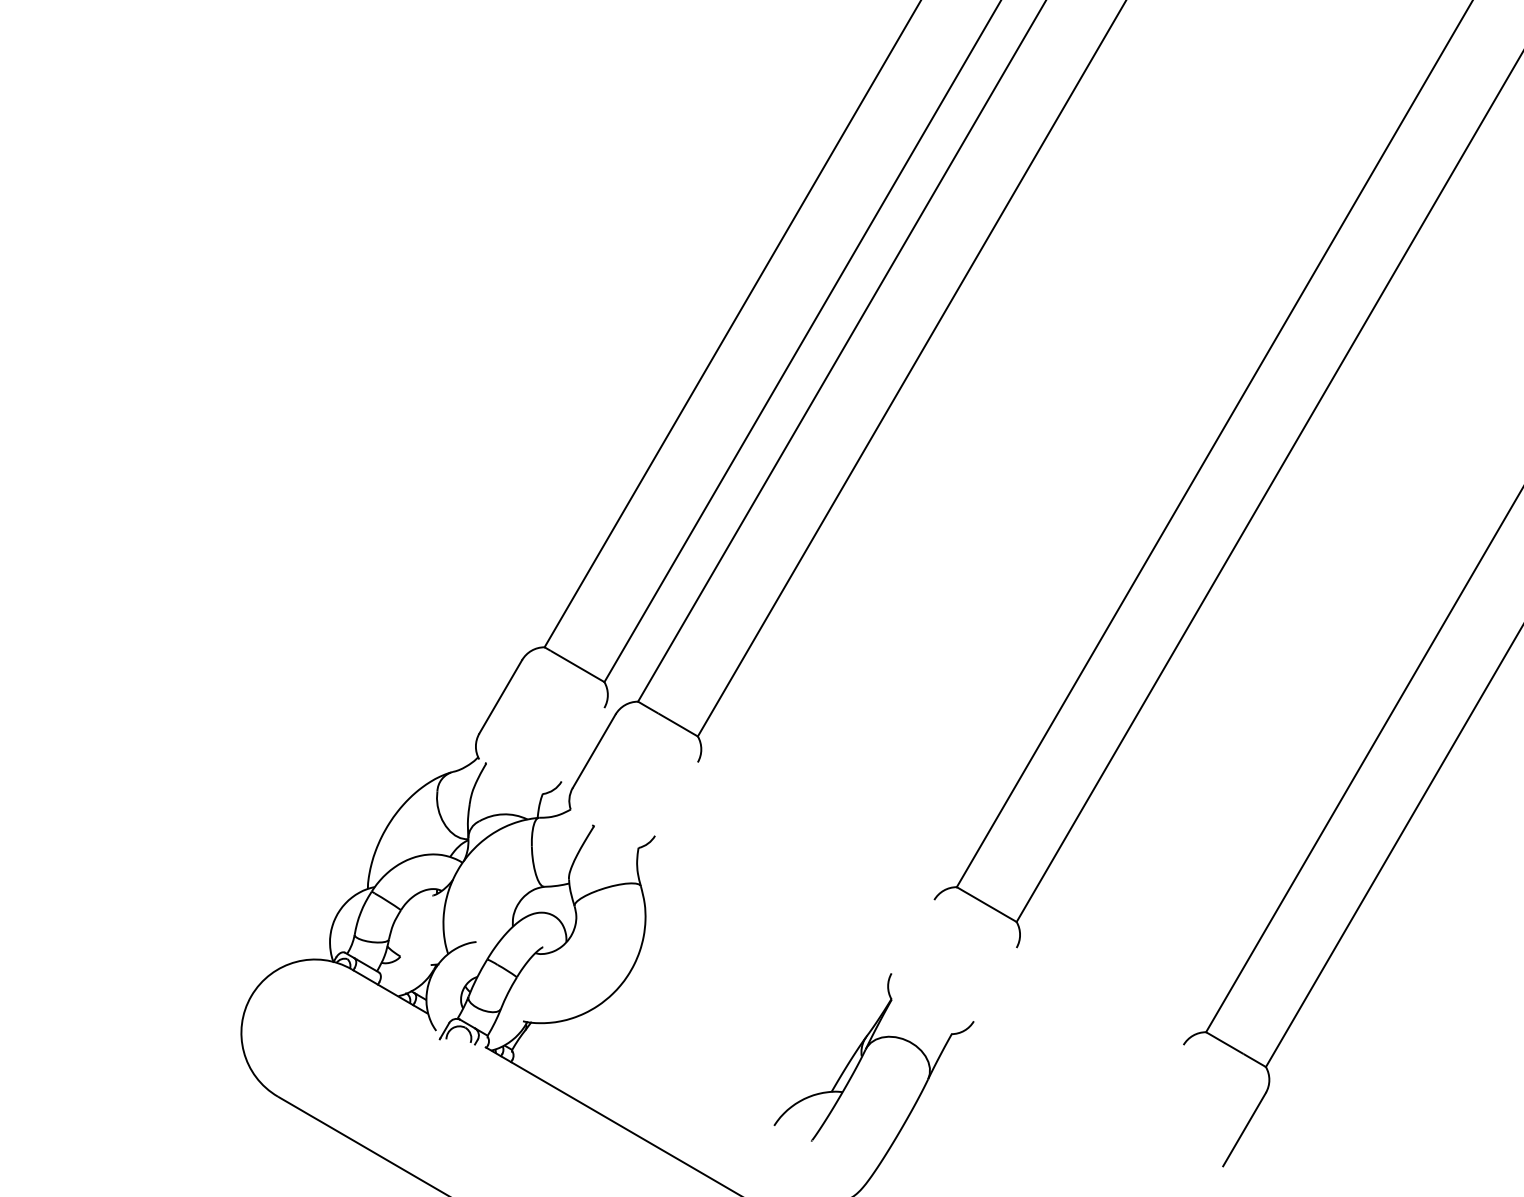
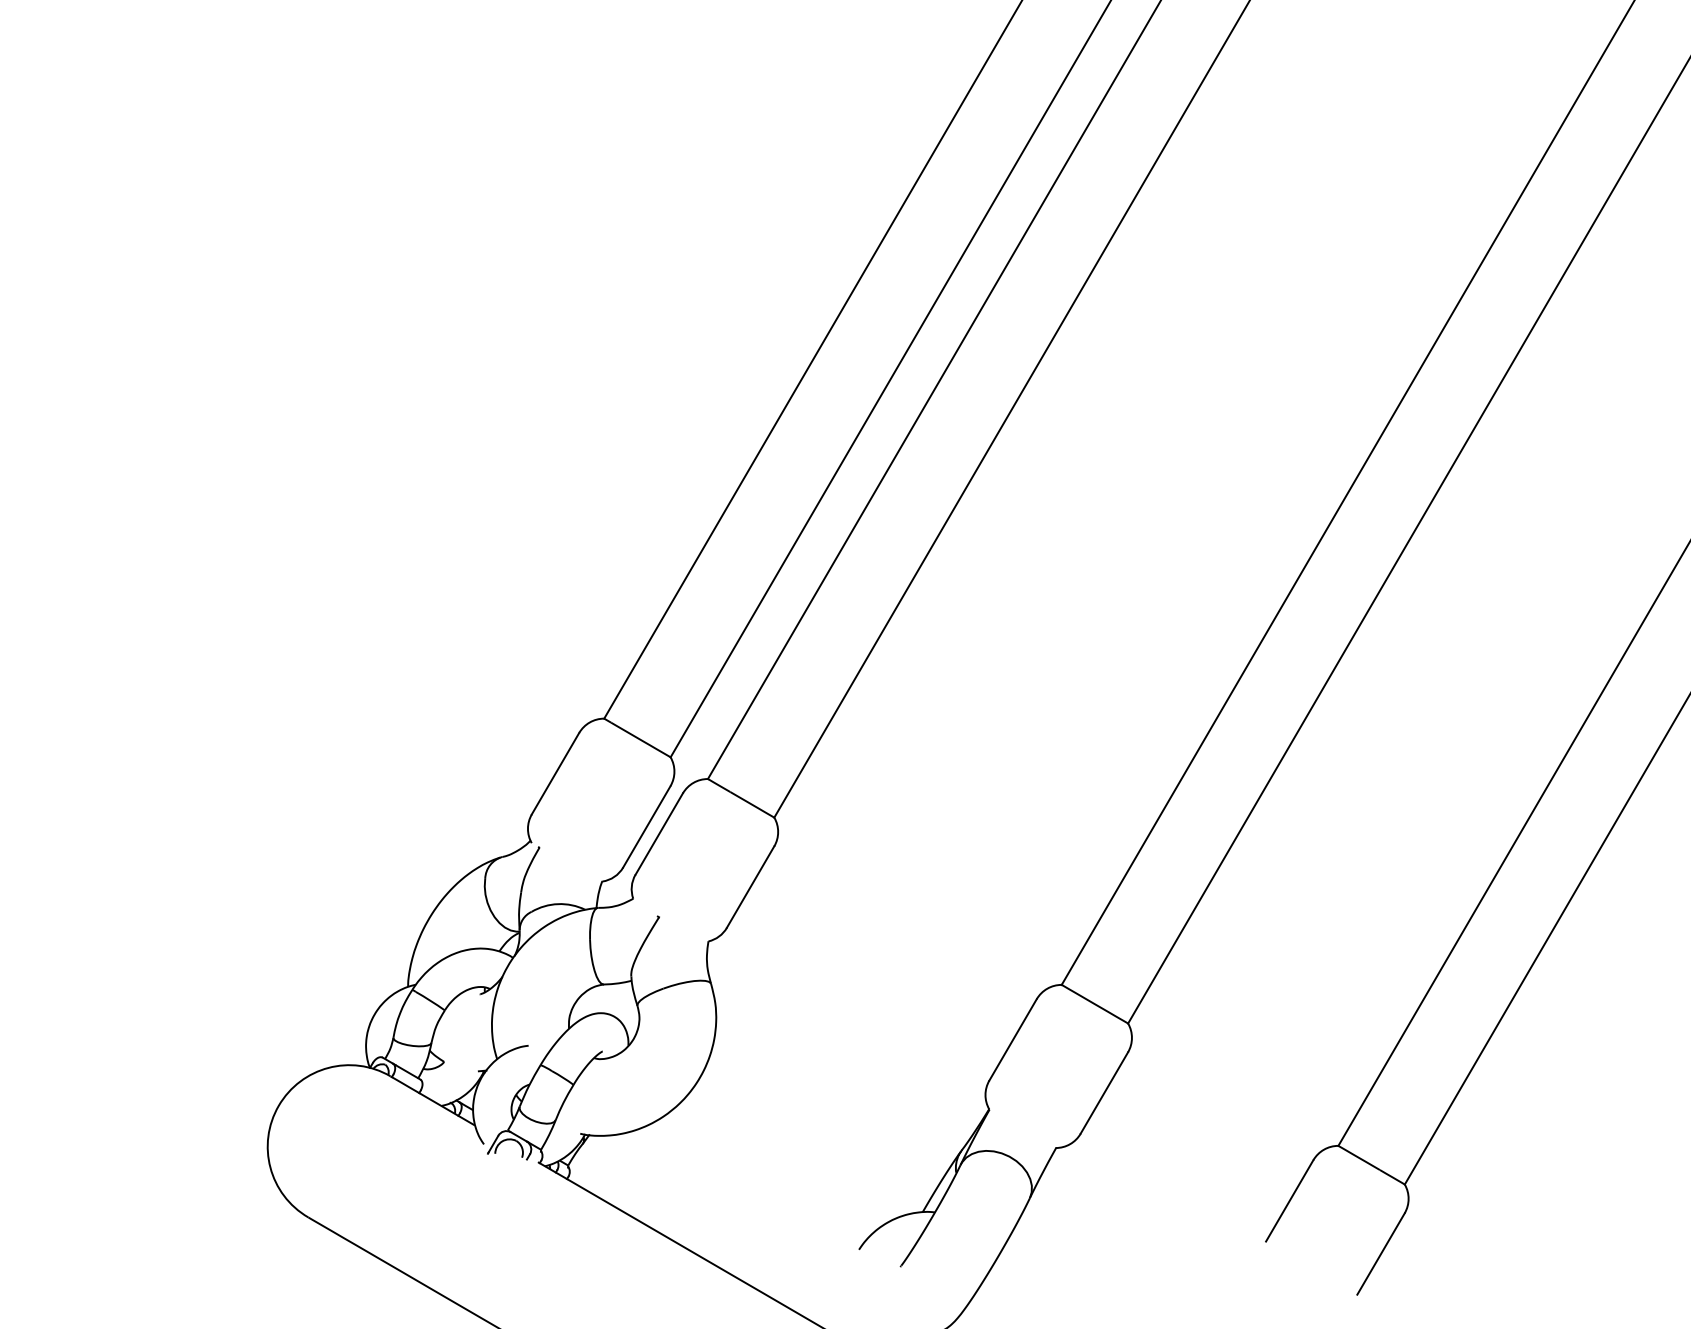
line: (582, 744) -> (646, 826), added
line: (676, 798) -> (750, 886), added
line: (912, 936) -> (1012, 1039), added
line: (995, 984) -> (1104, 1092), added
line: (1162, 1081) -> (1289, 1200), added

